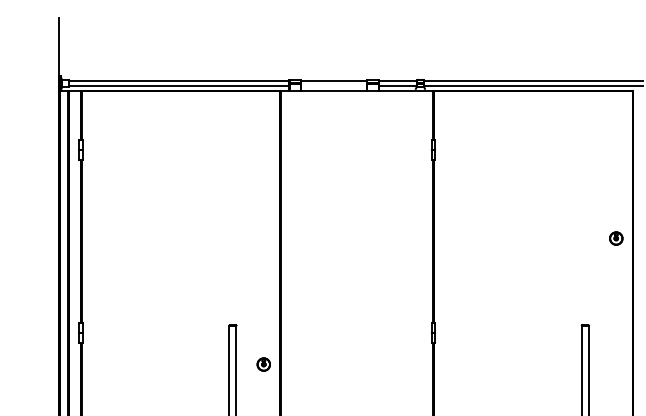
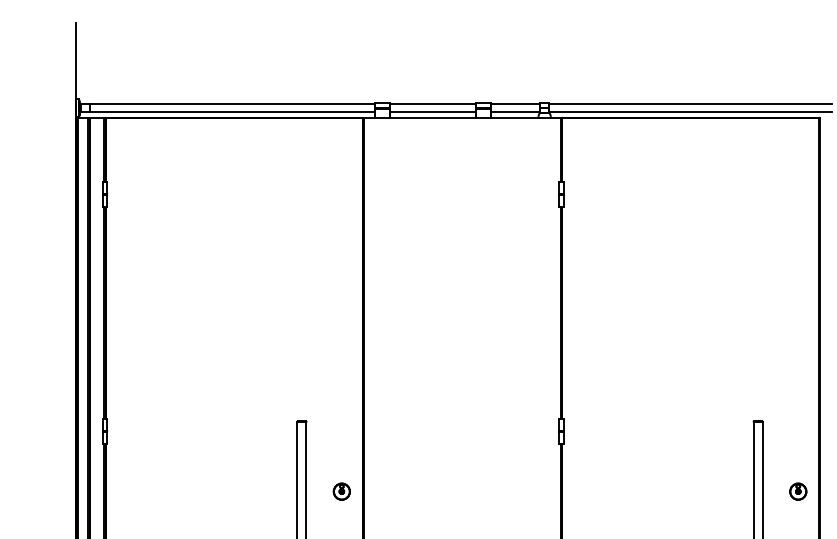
line: (334, 86) -> (433, 112), added
part: (616, 238) -> (798, 491), moved
part: (263, 364) -> (341, 491), moved

